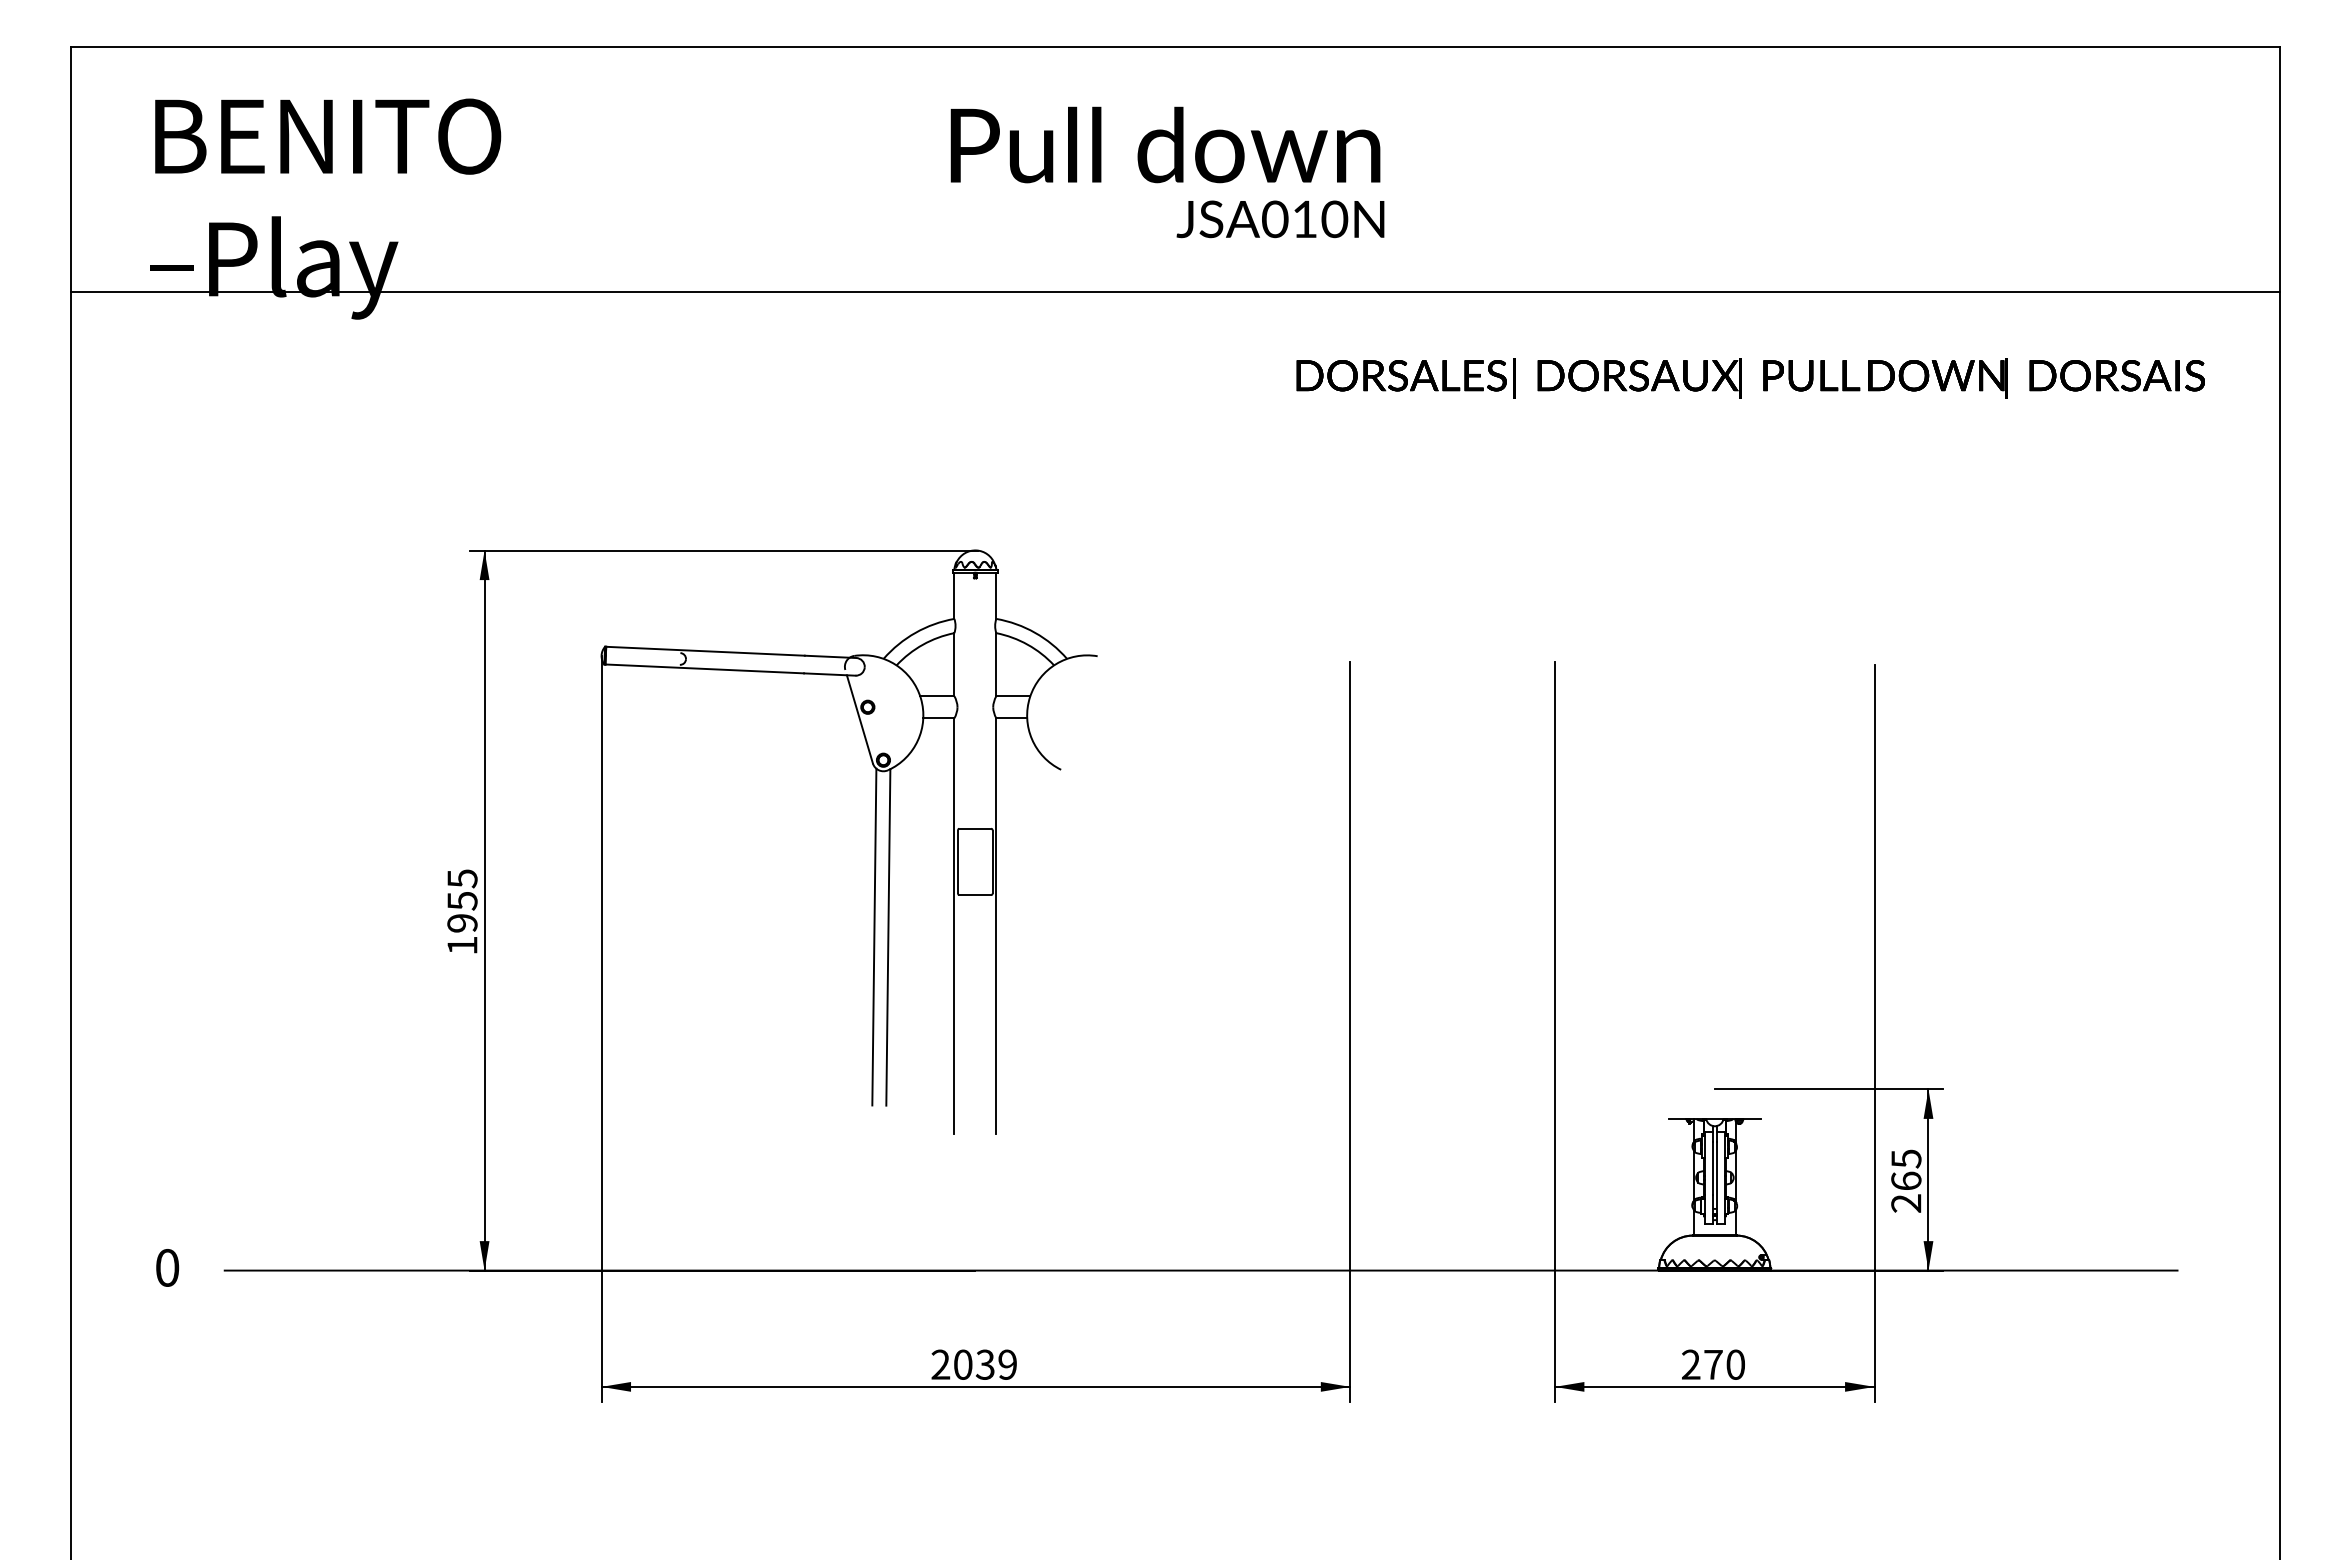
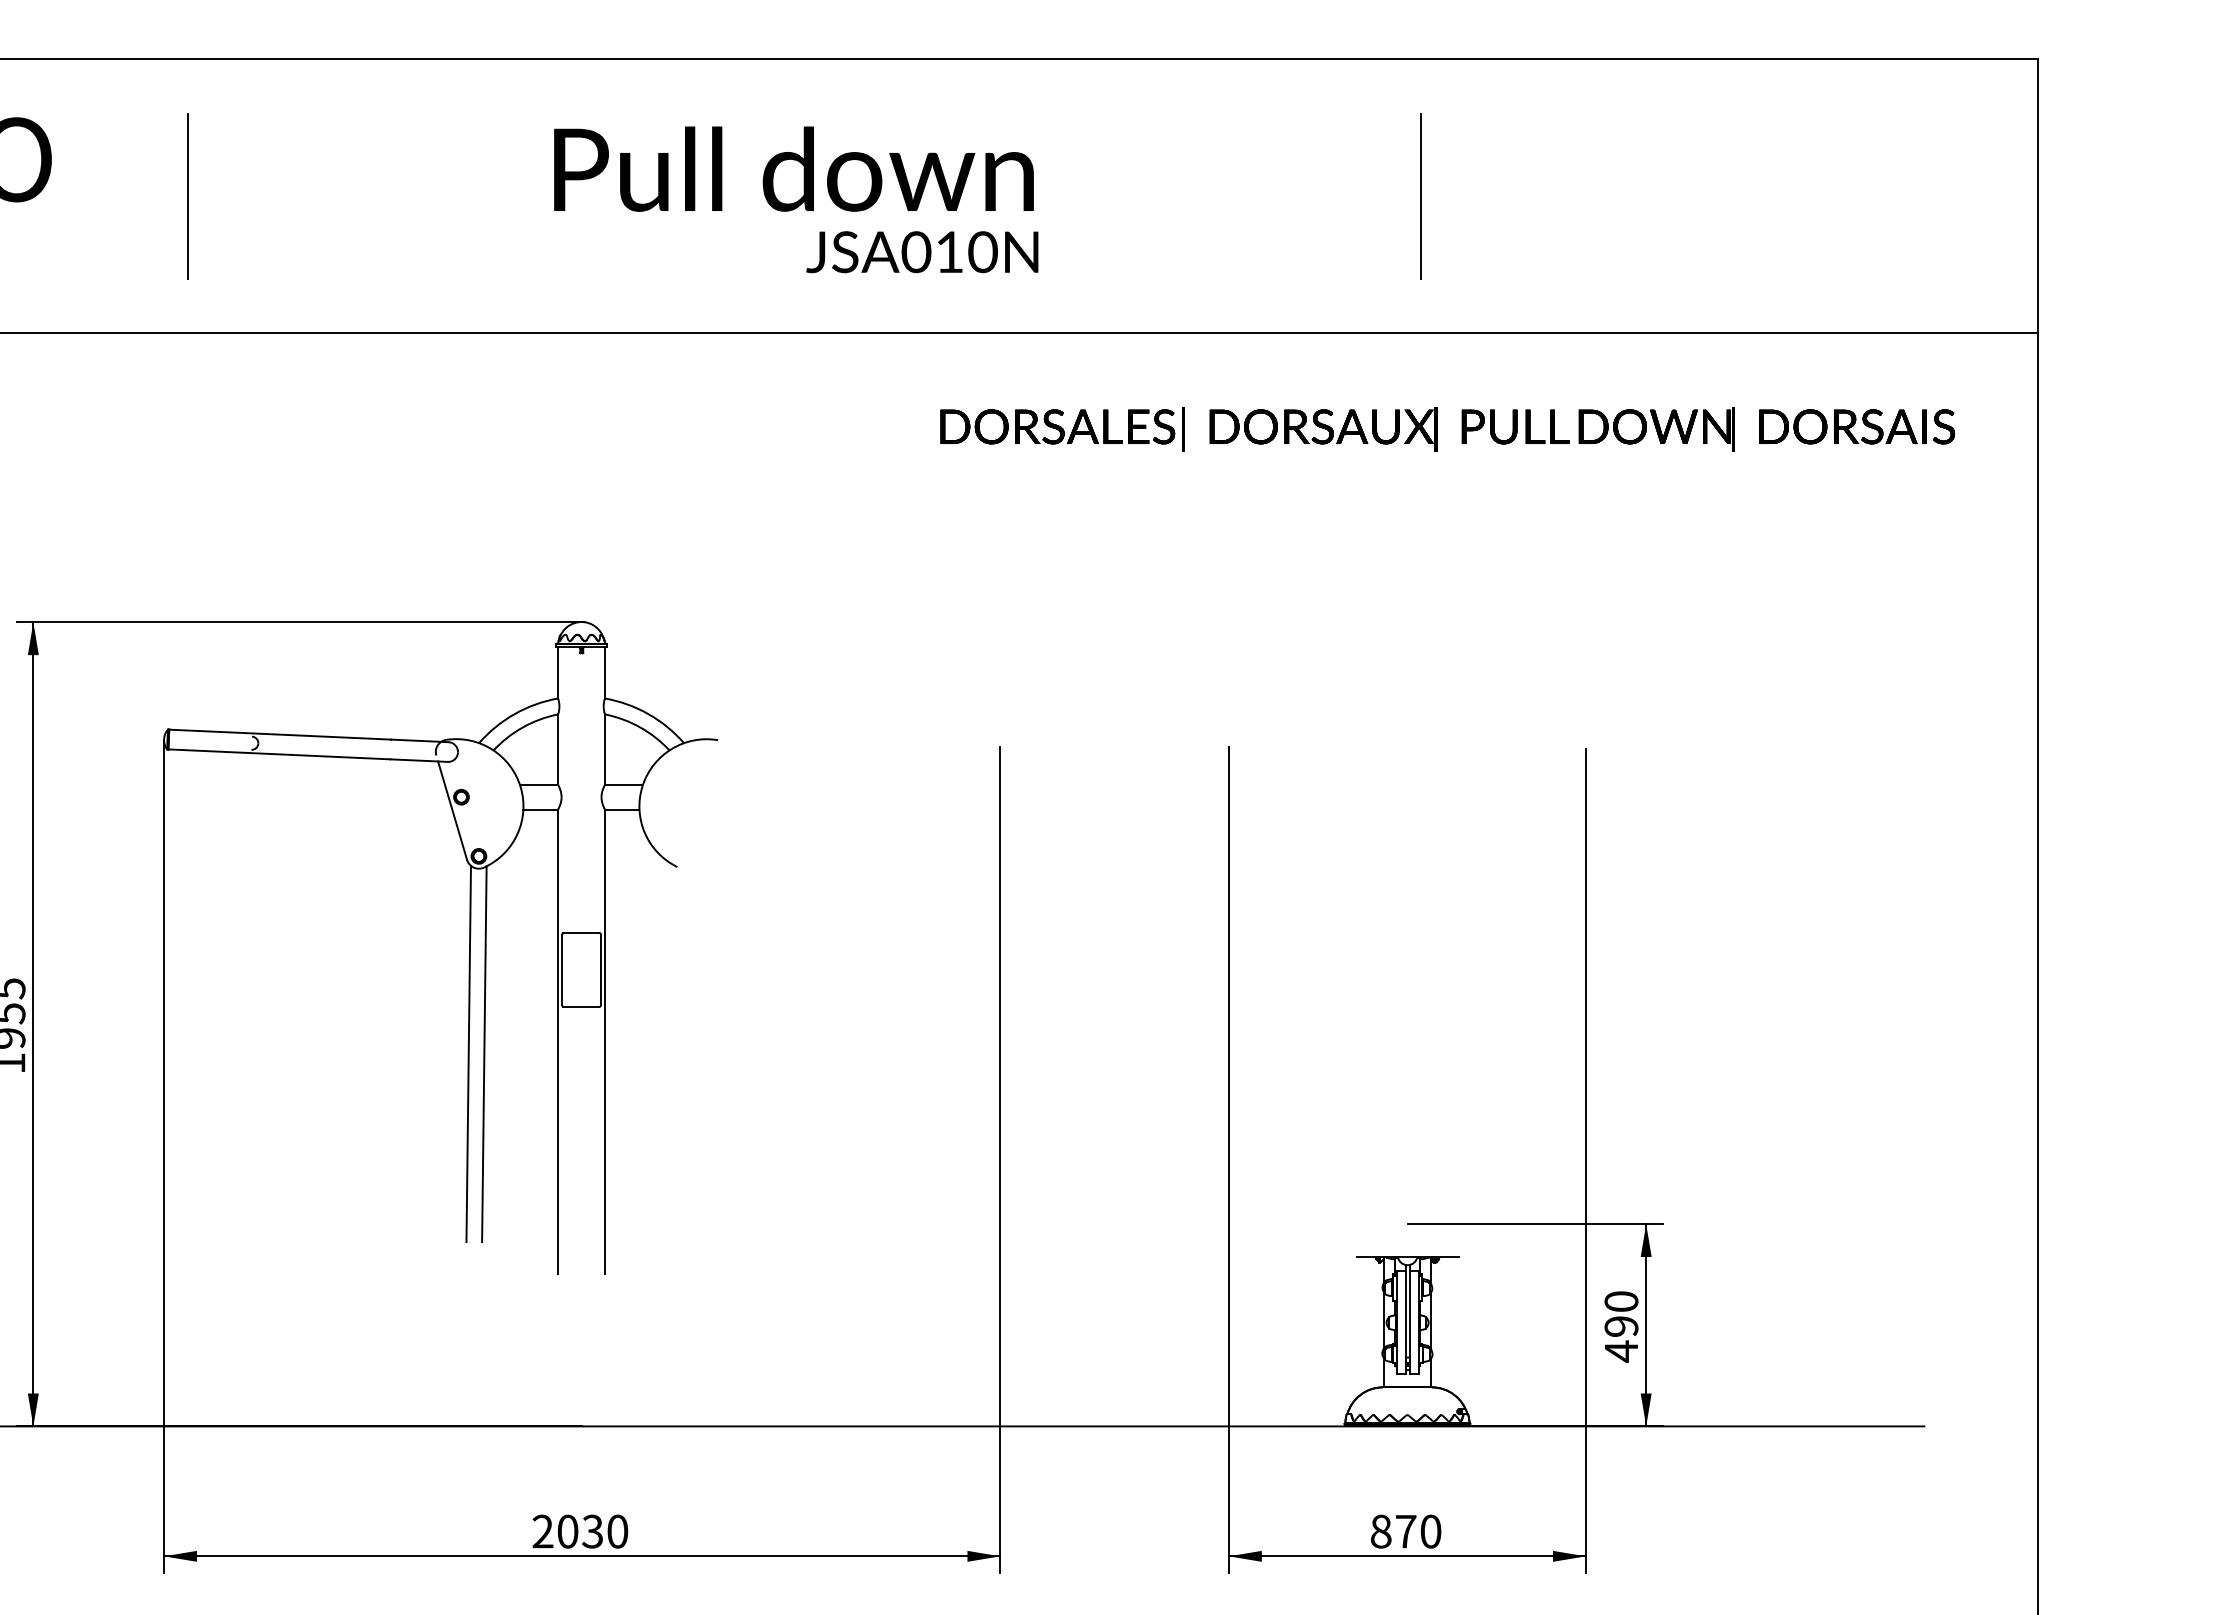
line: (1727, 168) -> (1421, 195), added
line: (622, 169) -> (187, 196), added
text: (1906, 1181) -> (1621, 1326), 265 -> 490
text: (1007, 1364) -> (617, 1531), 2039 -> 2030
text: (1691, 1364) -> (1381, 1531), 270 -> 870

